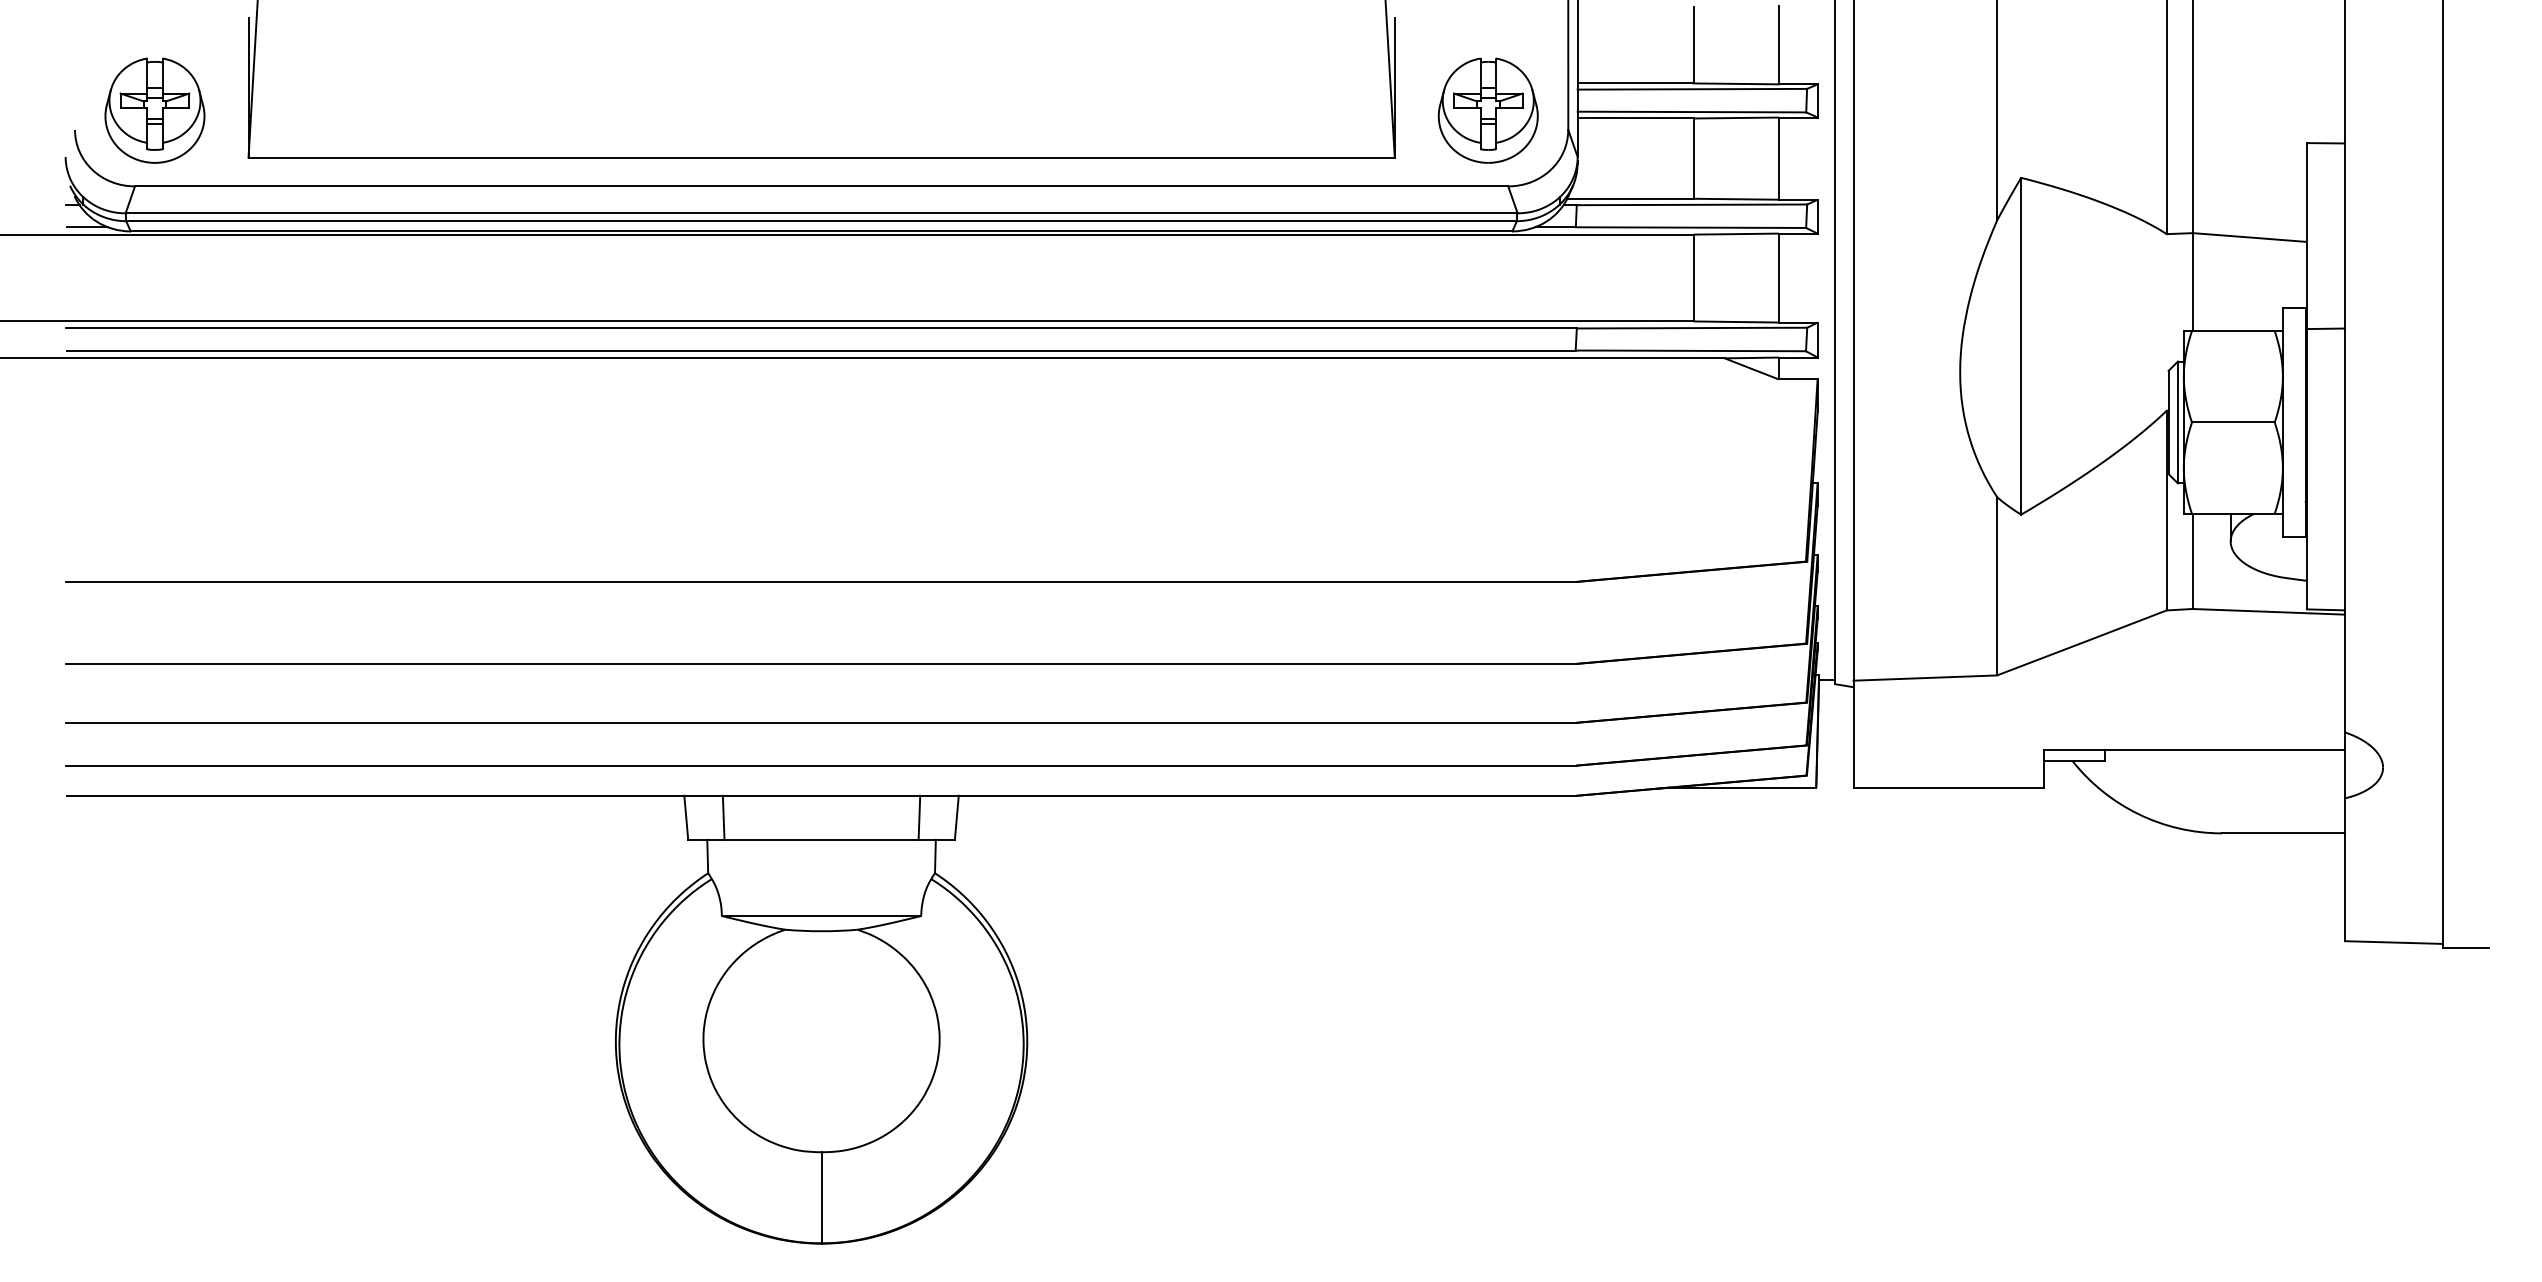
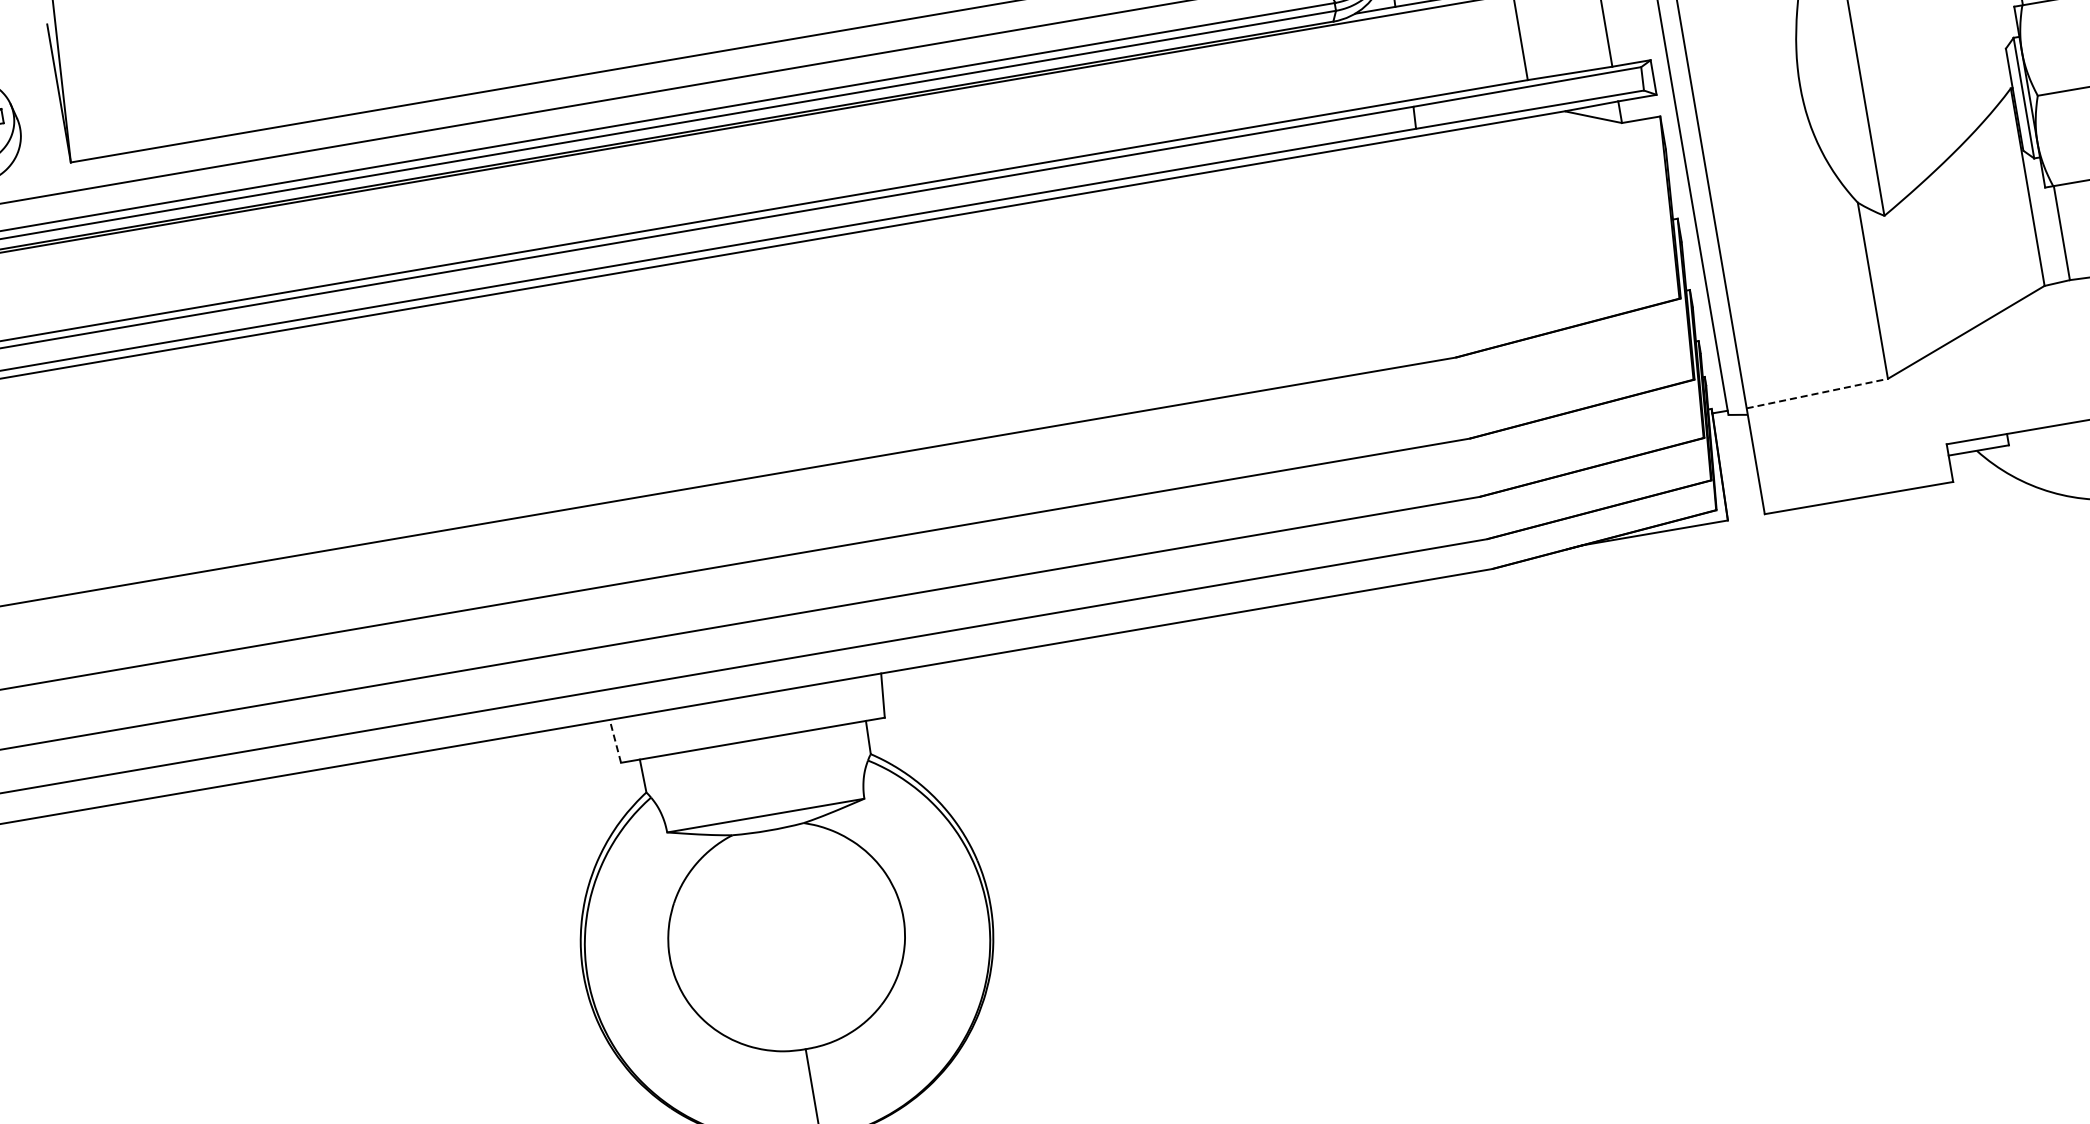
line: (1925, 678) -> (1817, 394), solid -> dashed
line: (686, 817) -> (615, 740), solid -> dashed
line: (723, 817) -> (652, 734), removed
line: (919, 817) -> (846, 701), removed

